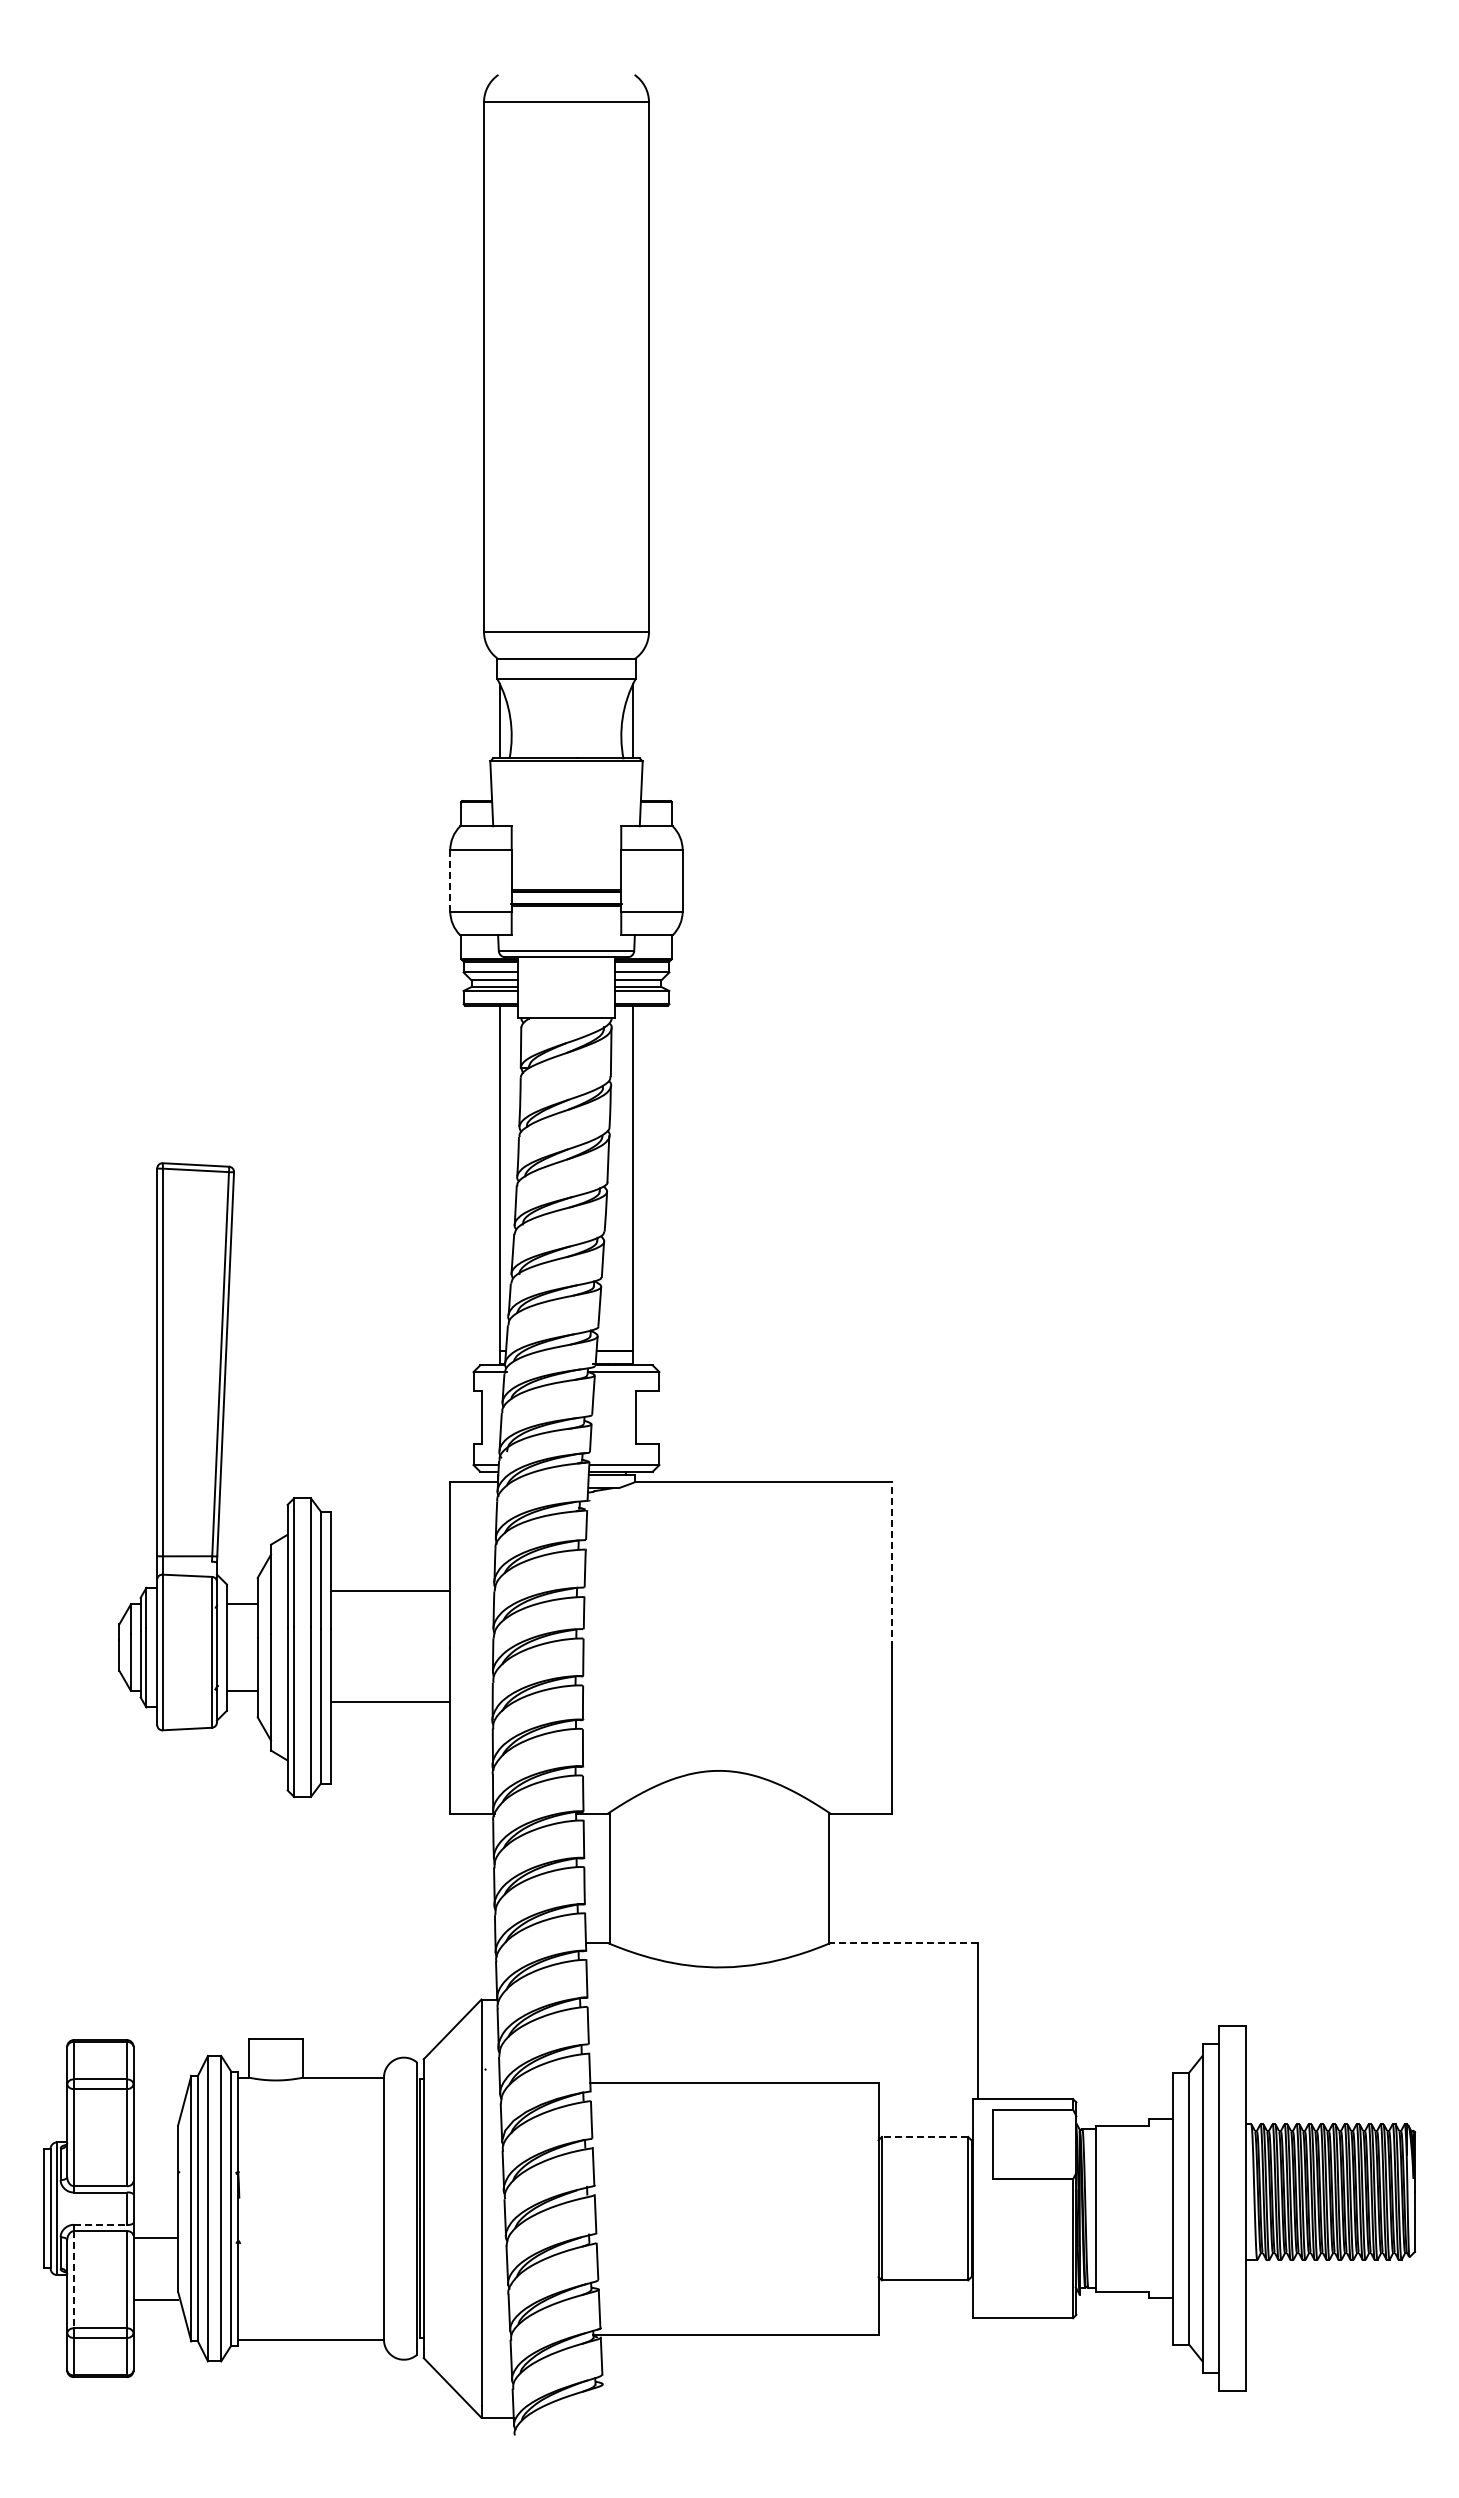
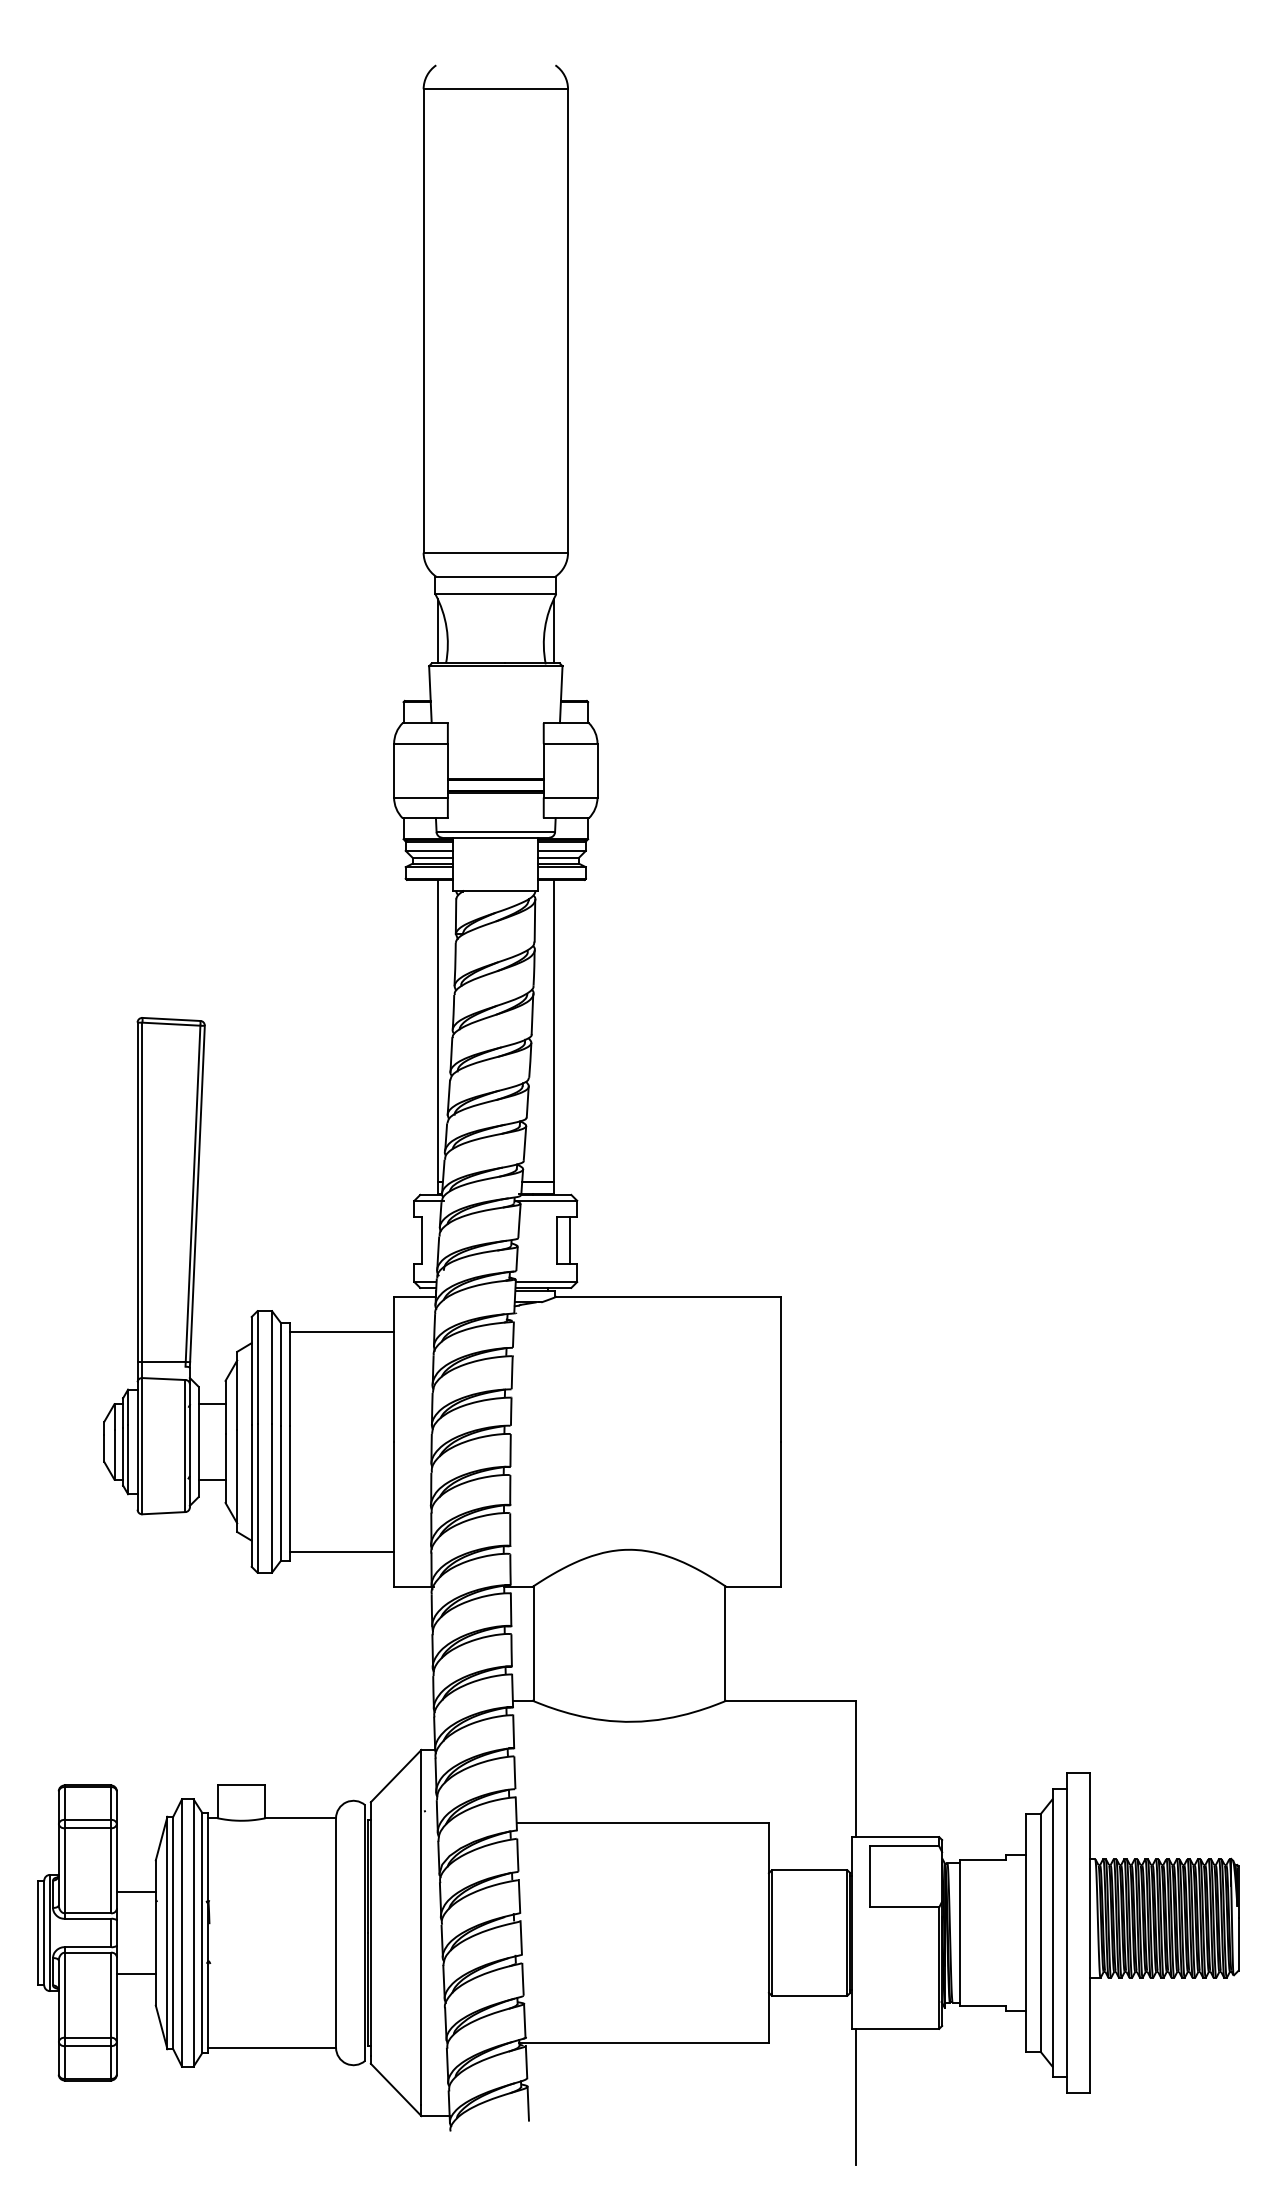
line: (450, 880) -> (394, 770), dashed -> solid
line: (651, 1417) -> (570, 1240), added
line: (891, 1564) -> (780, 1369), dashed -> solid
line: (390, 1591) -> (341, 1331), moved
line: (390, 1701) -> (341, 1552), moved
line: (904, 1943) -> (791, 1700), dashed -> solid
line: (924, 2136) -> (809, 1869), dashed -> solid
line: (100, 2224) -> (87, 1946), dashed -> solid
line: (155, 2238) -> (136, 1892), moved
line: (73, 2279) -> (64, 1994), dashed -> solid
line: (155, 2300) -> (136, 1973), moved
line: (978, 2396) -> (856, 2097), added
line: (603, 2403) -> (528, 2103), added

